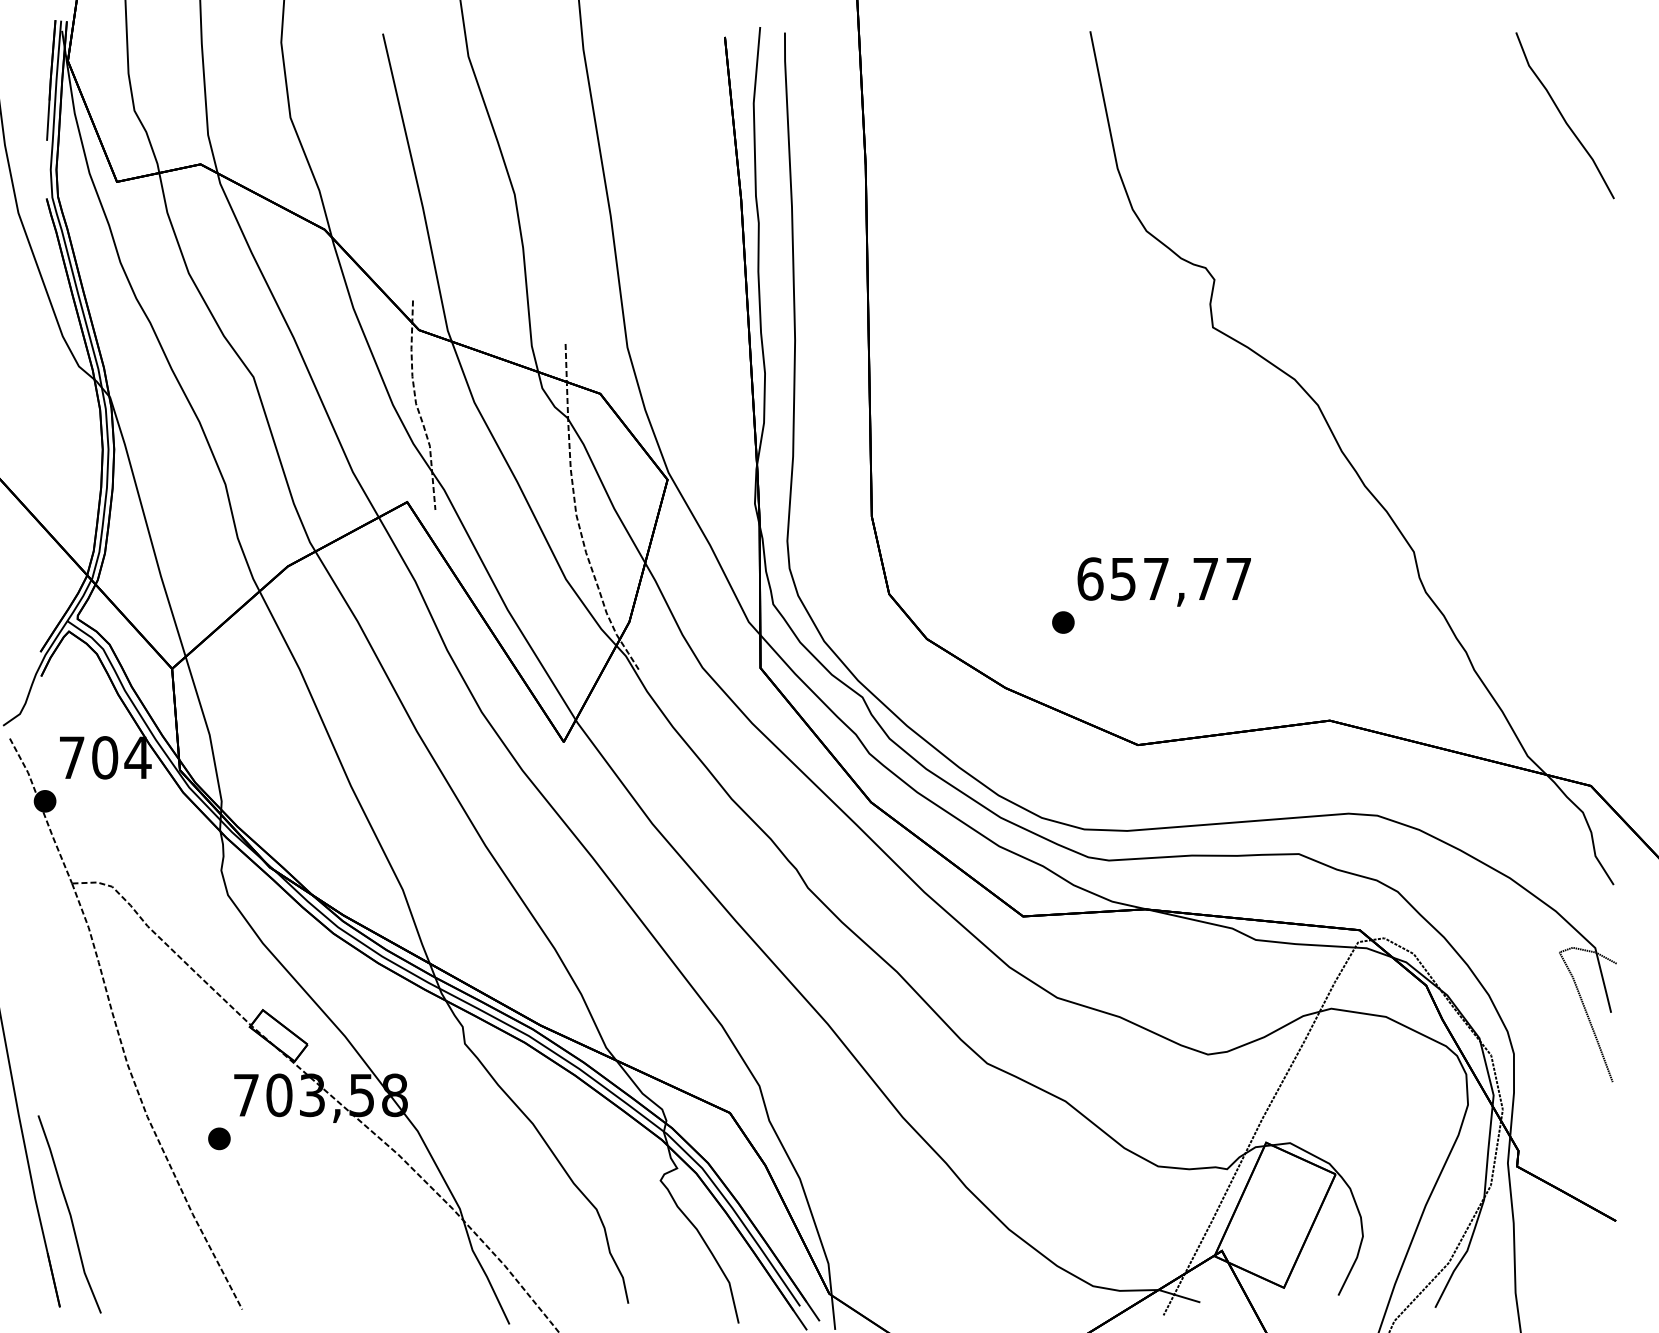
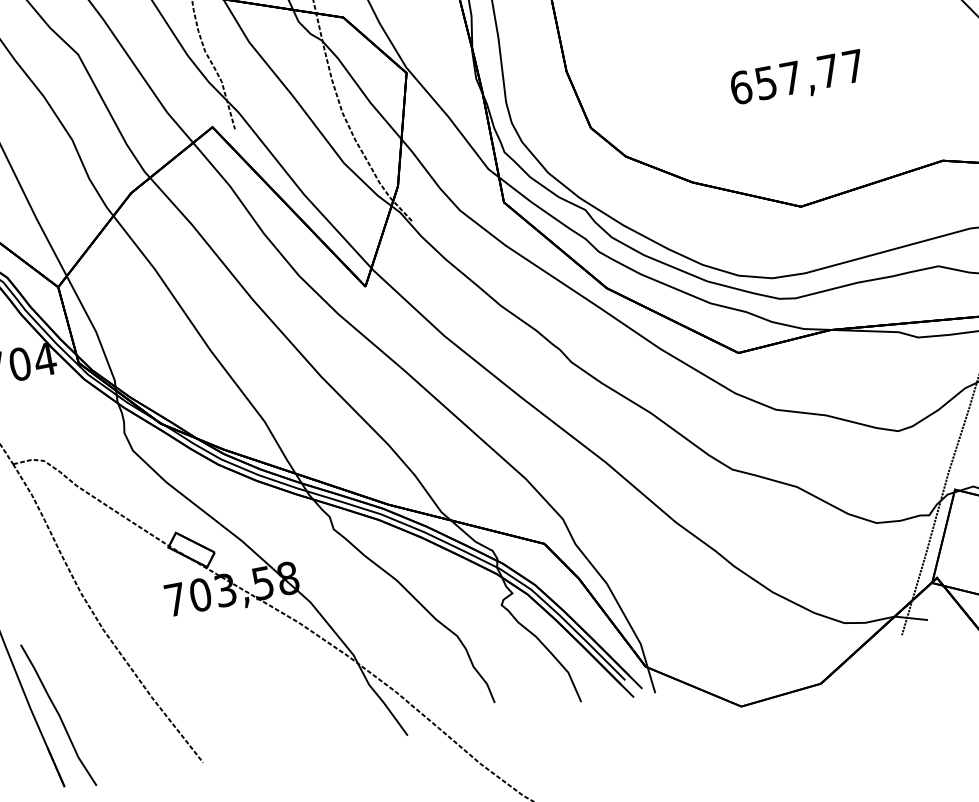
part: (1063, 622) -> (726, 124), removed
part: (219, 1138) -> (161, 636), removed

